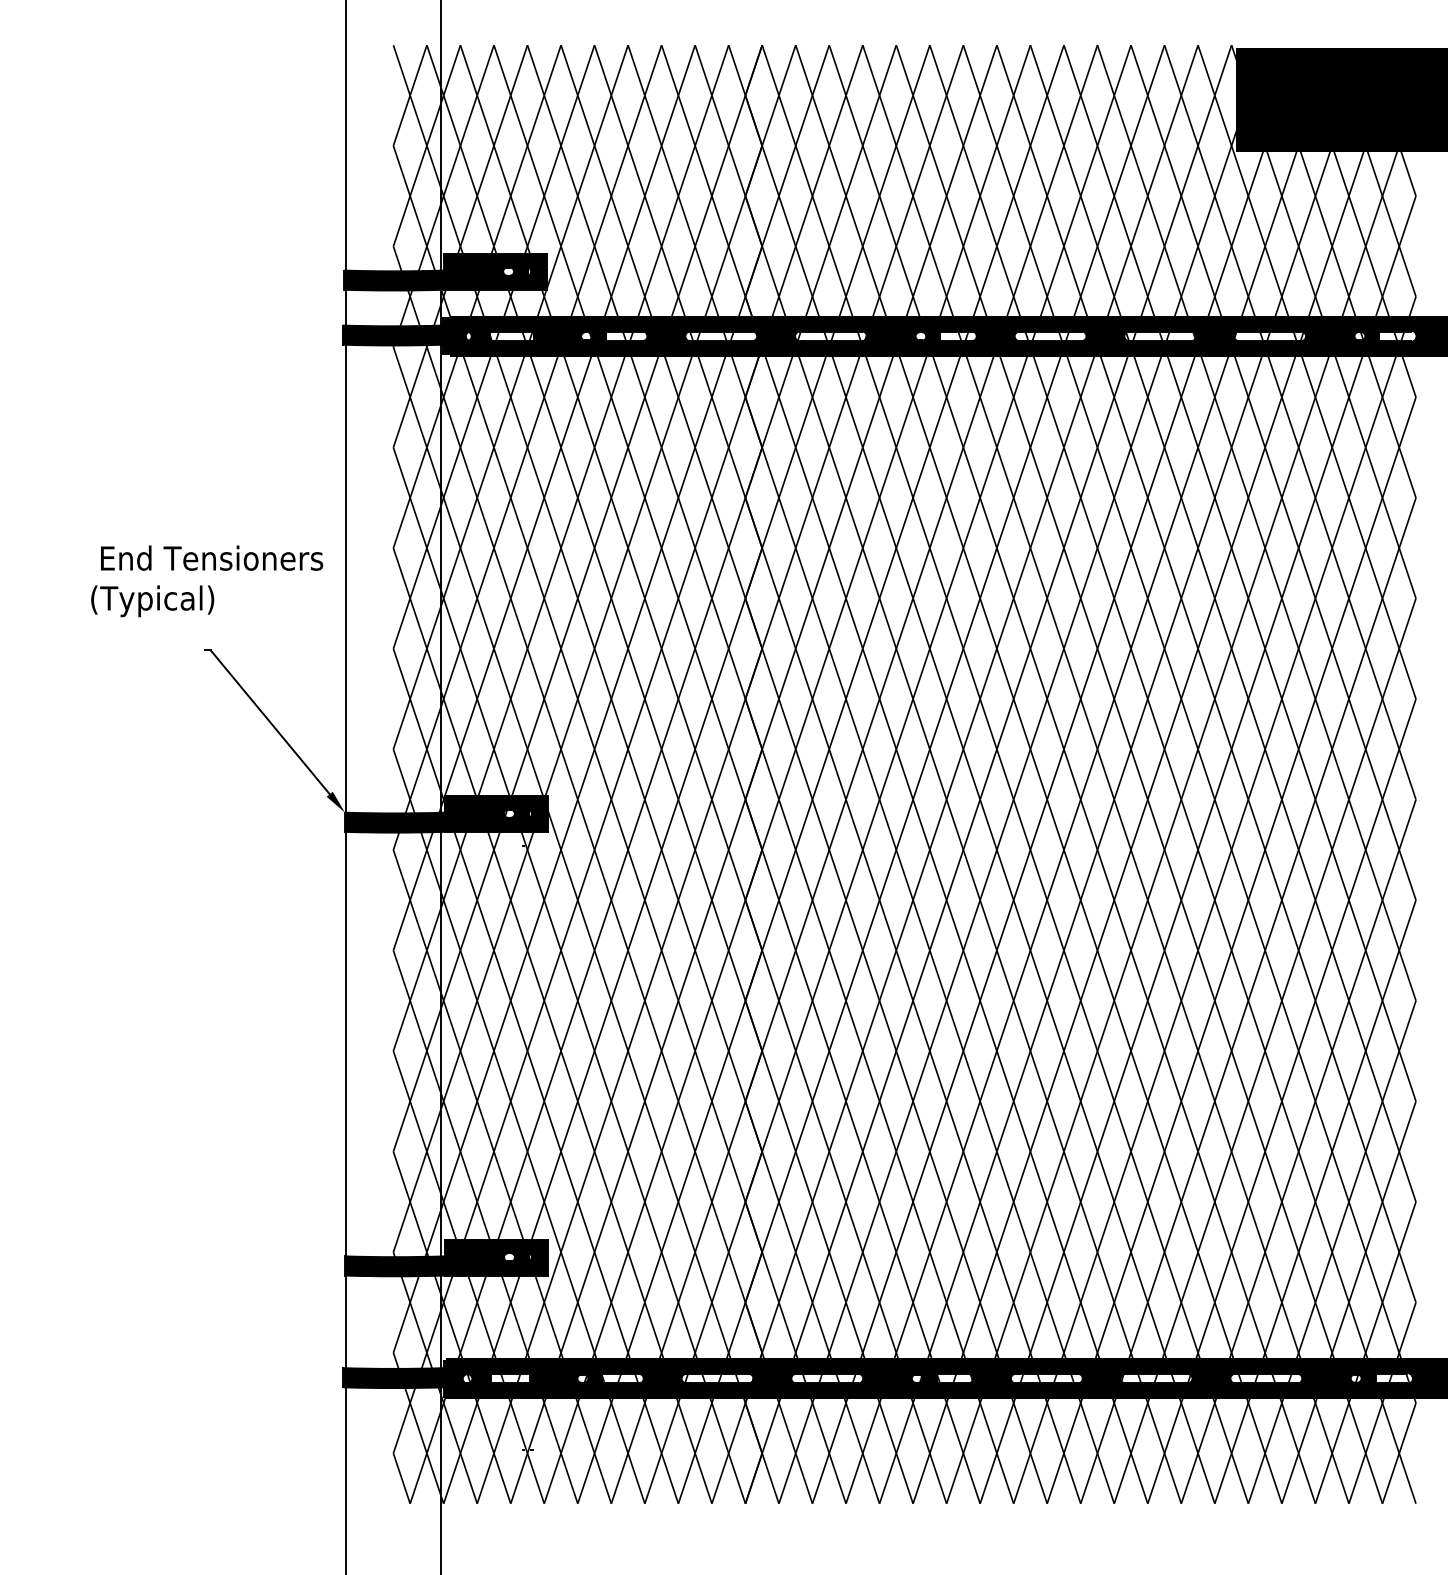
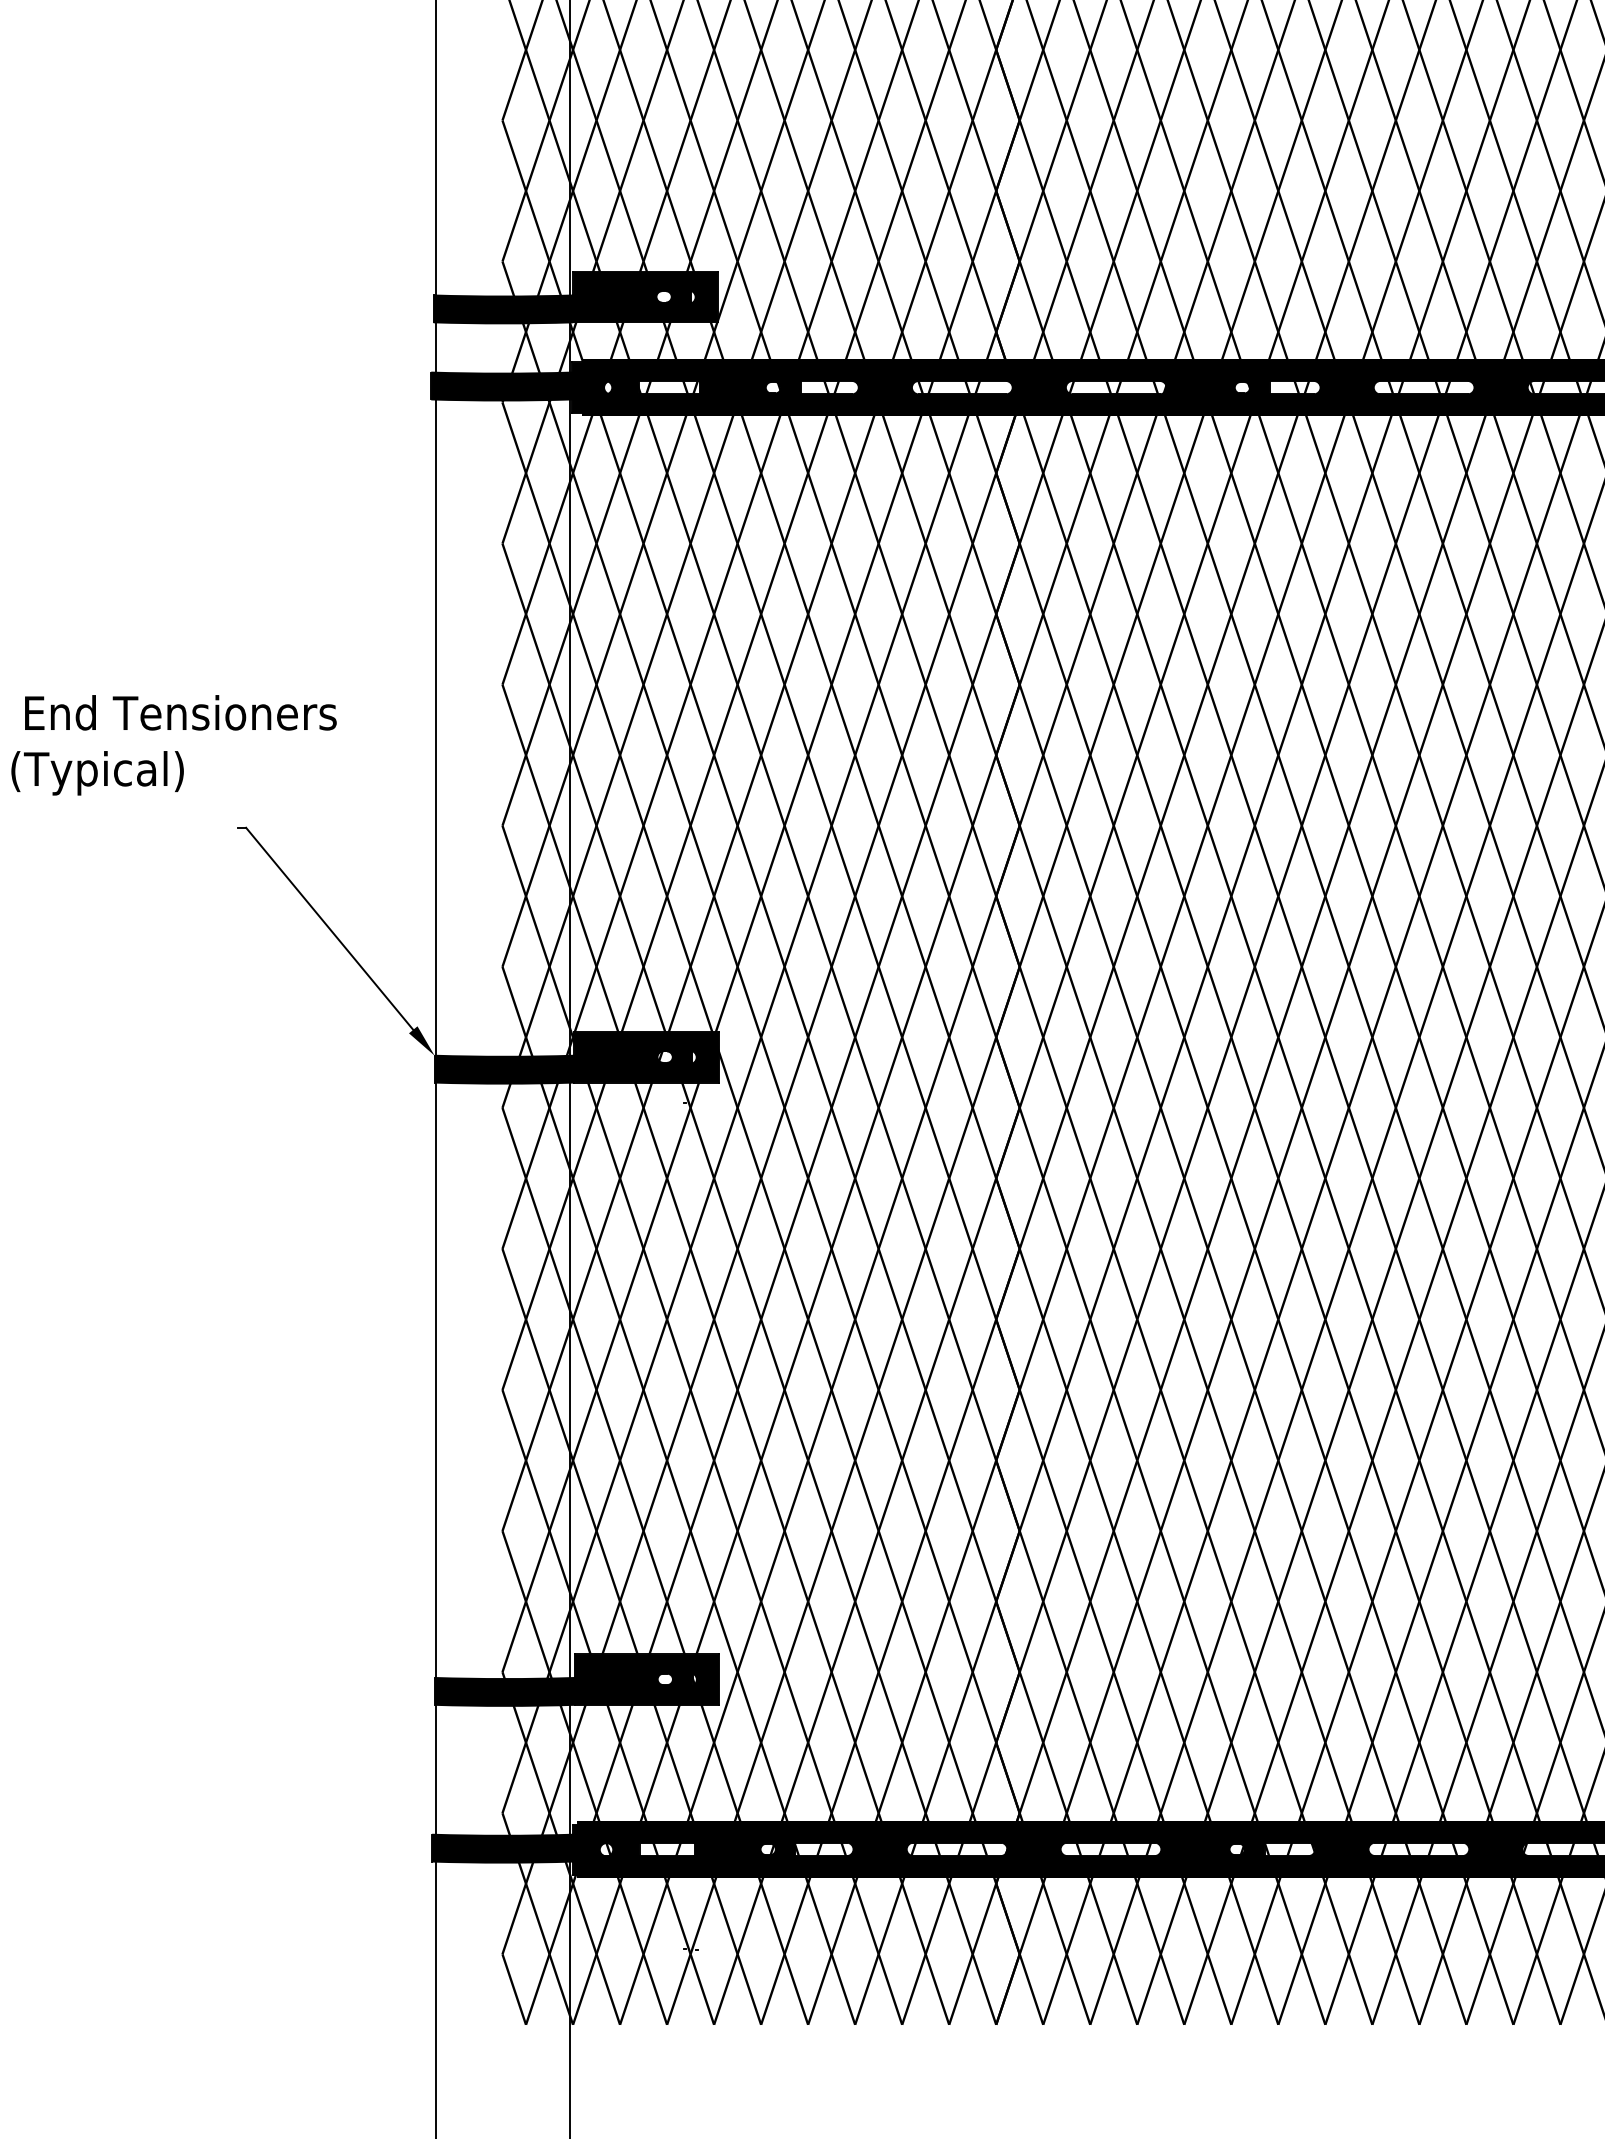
text: (207, 581) -> (174, 745), moved

